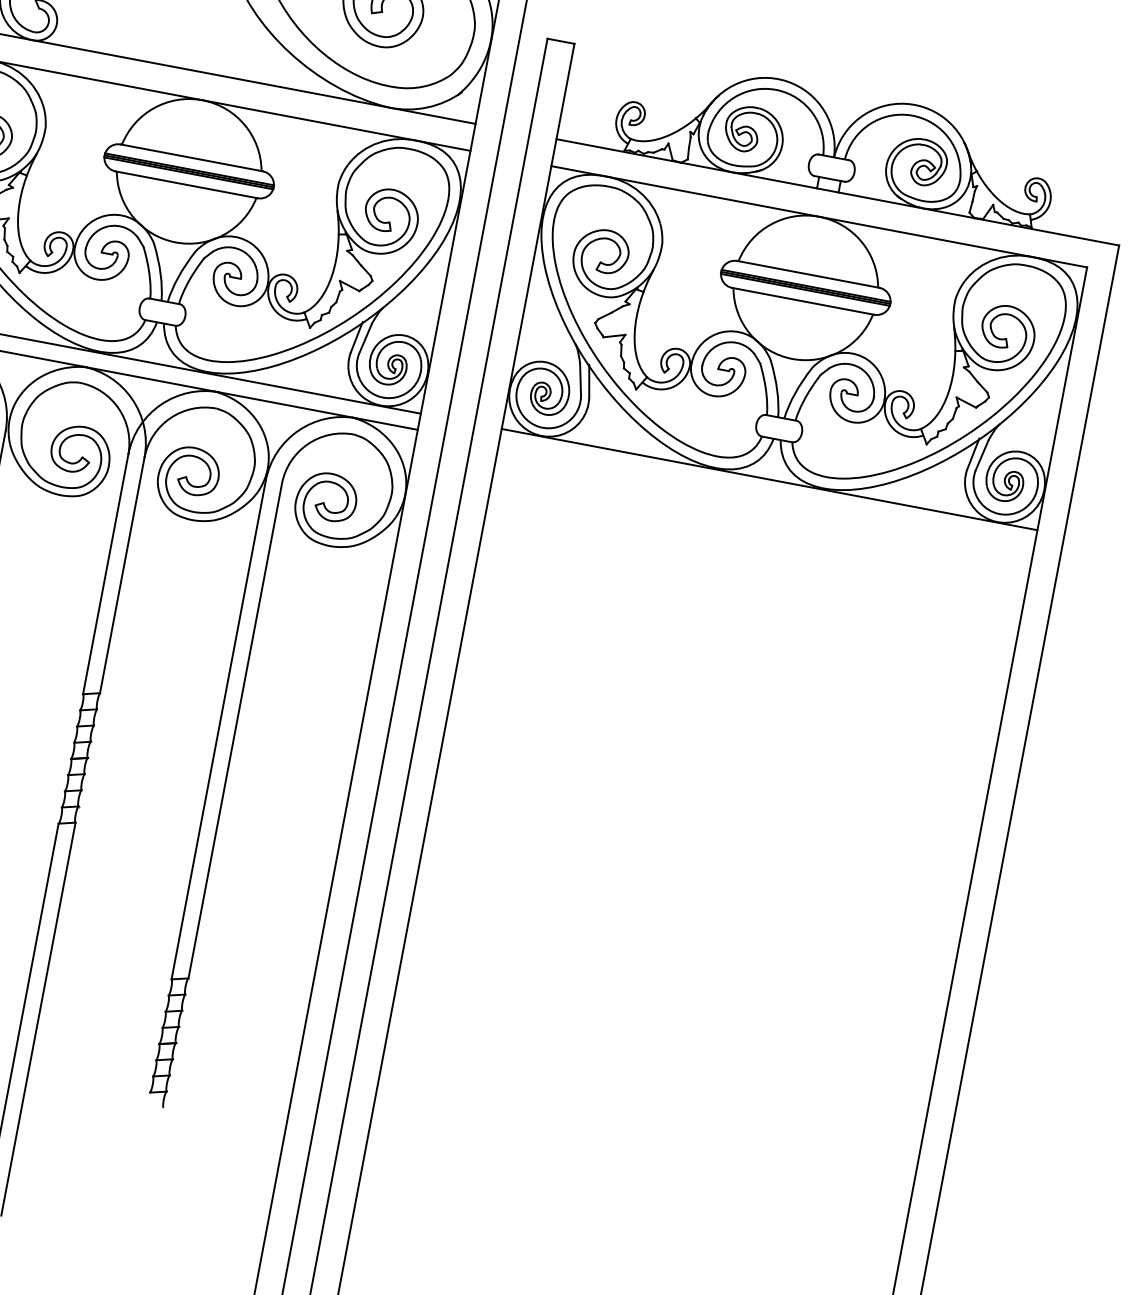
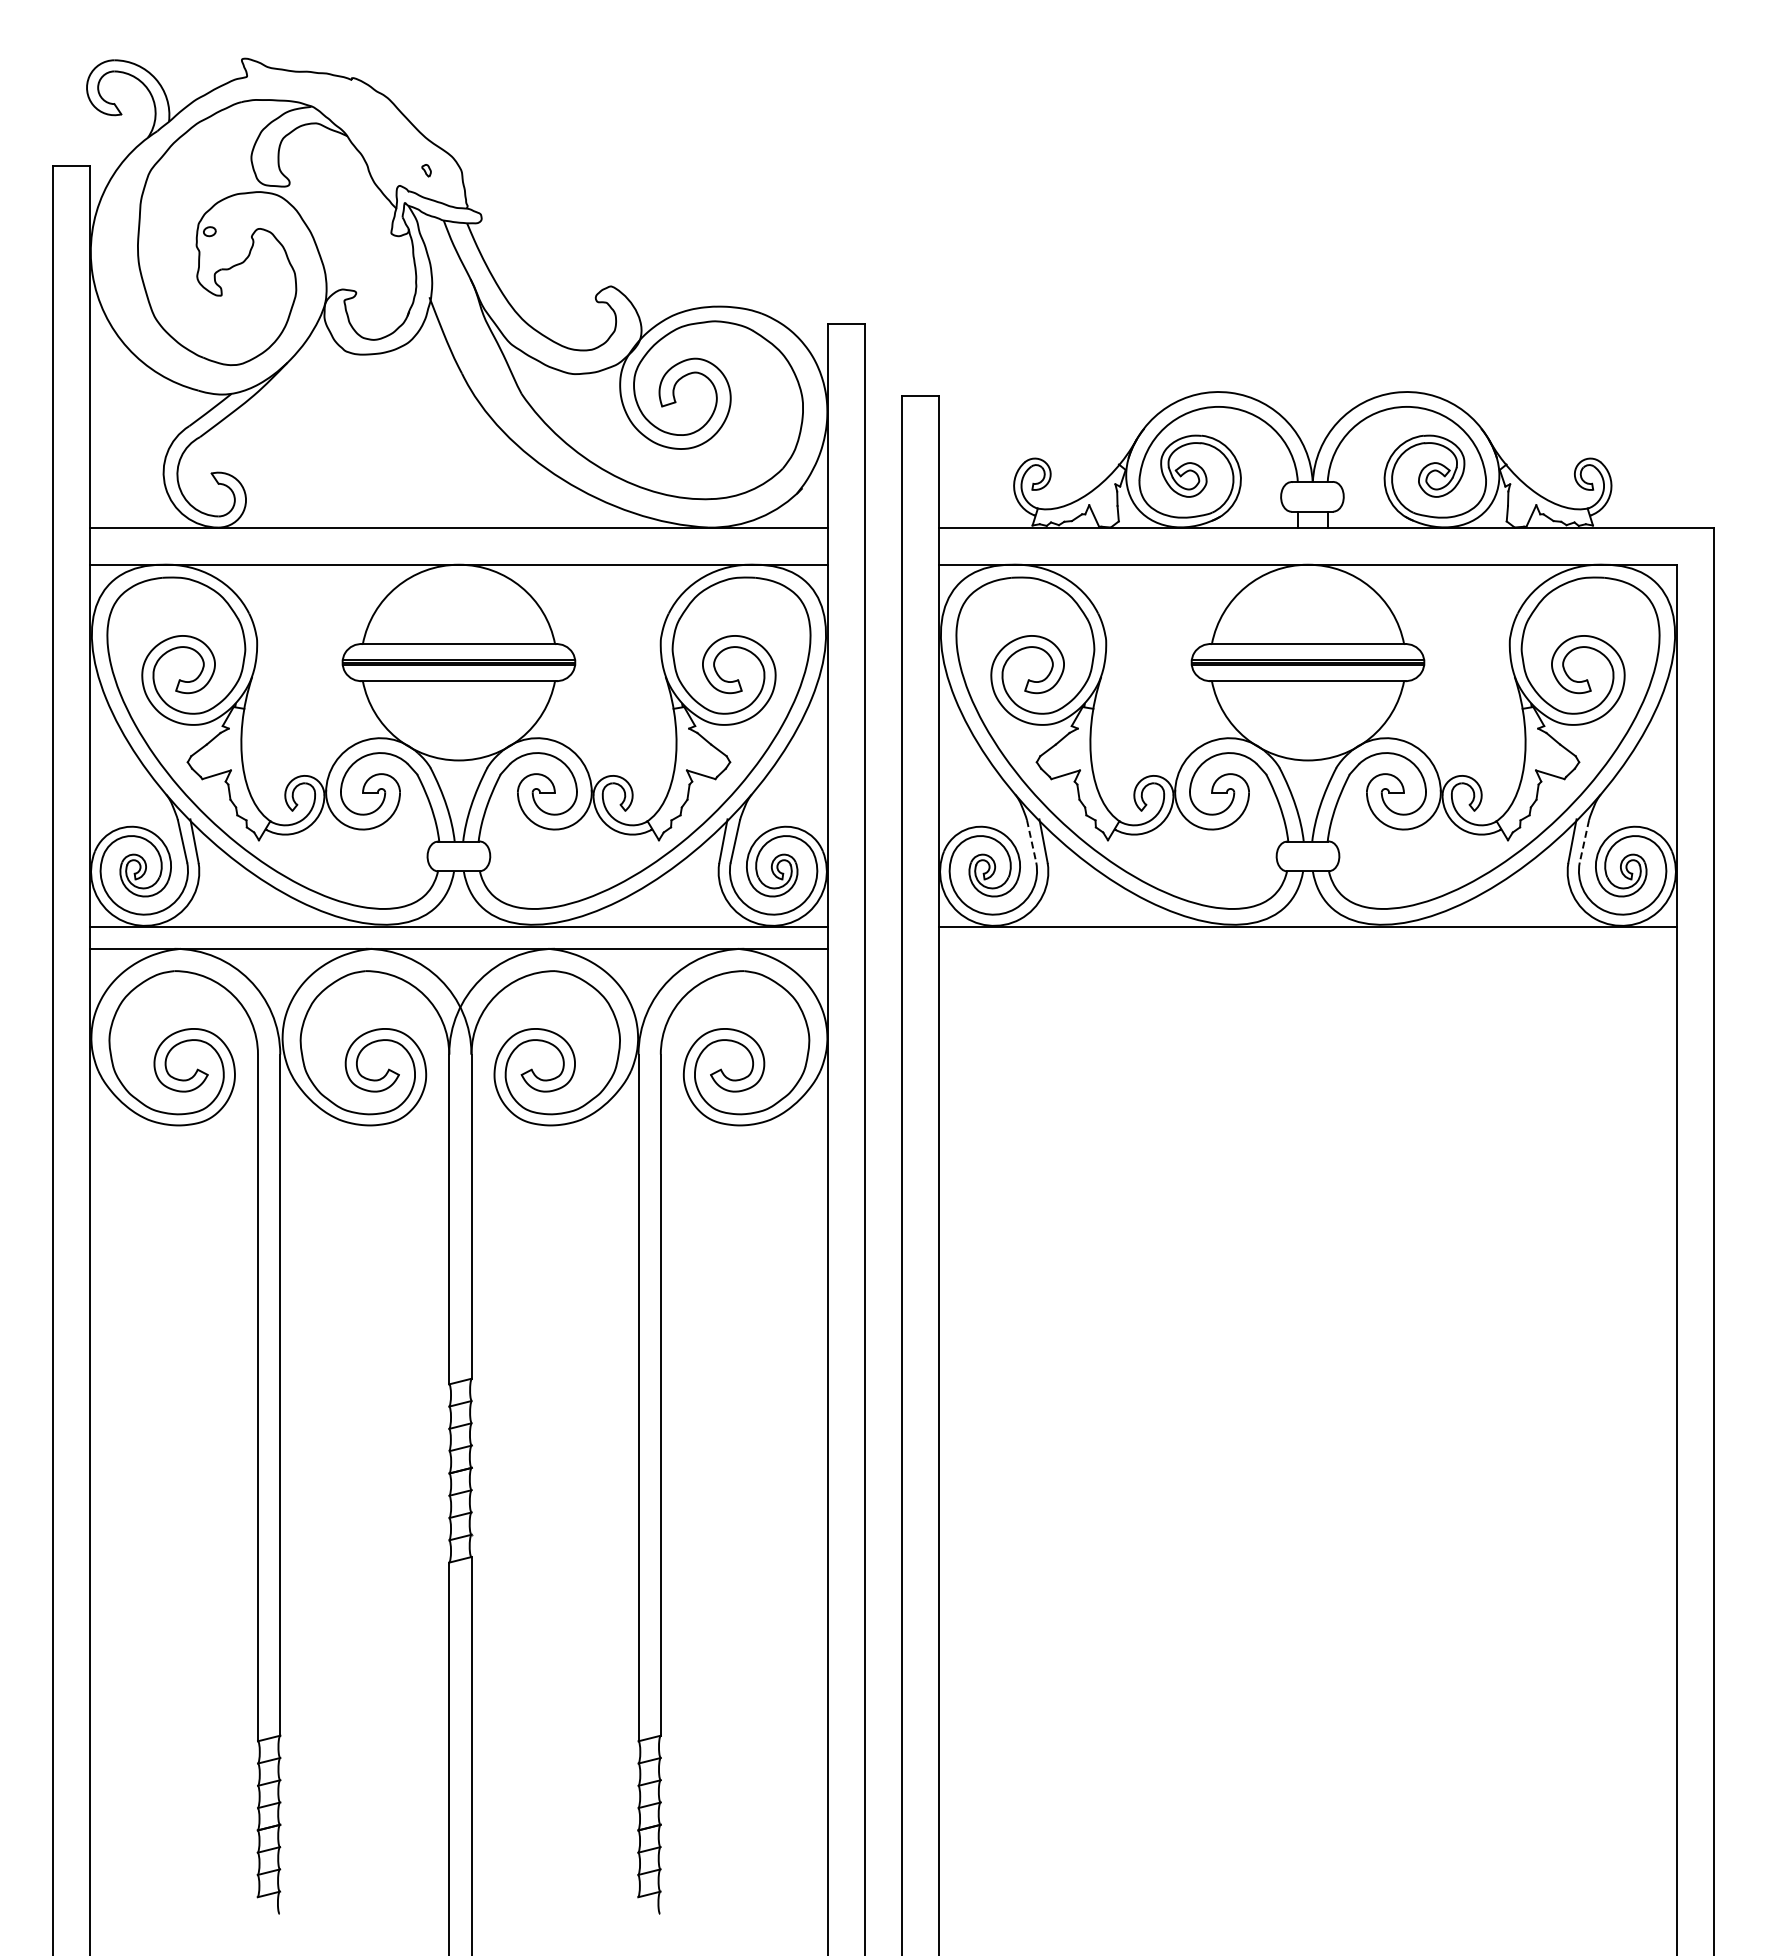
line: (580, 379) -> (1031, 841), solid -> dashed
line: (982, 455) -> (1584, 841), solid -> dashed

